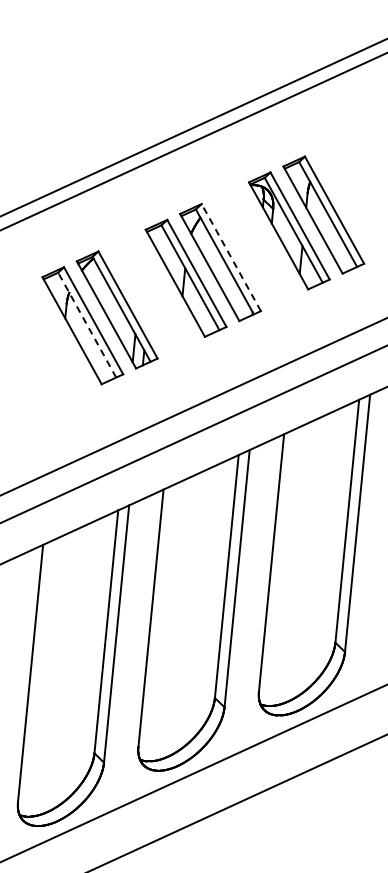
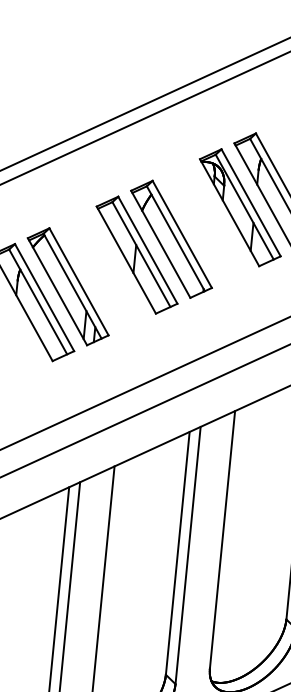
line: (231, 257) -> (182, 234), dashed -> solid
line: (87, 325) -> (38, 302), dashed -> solid

